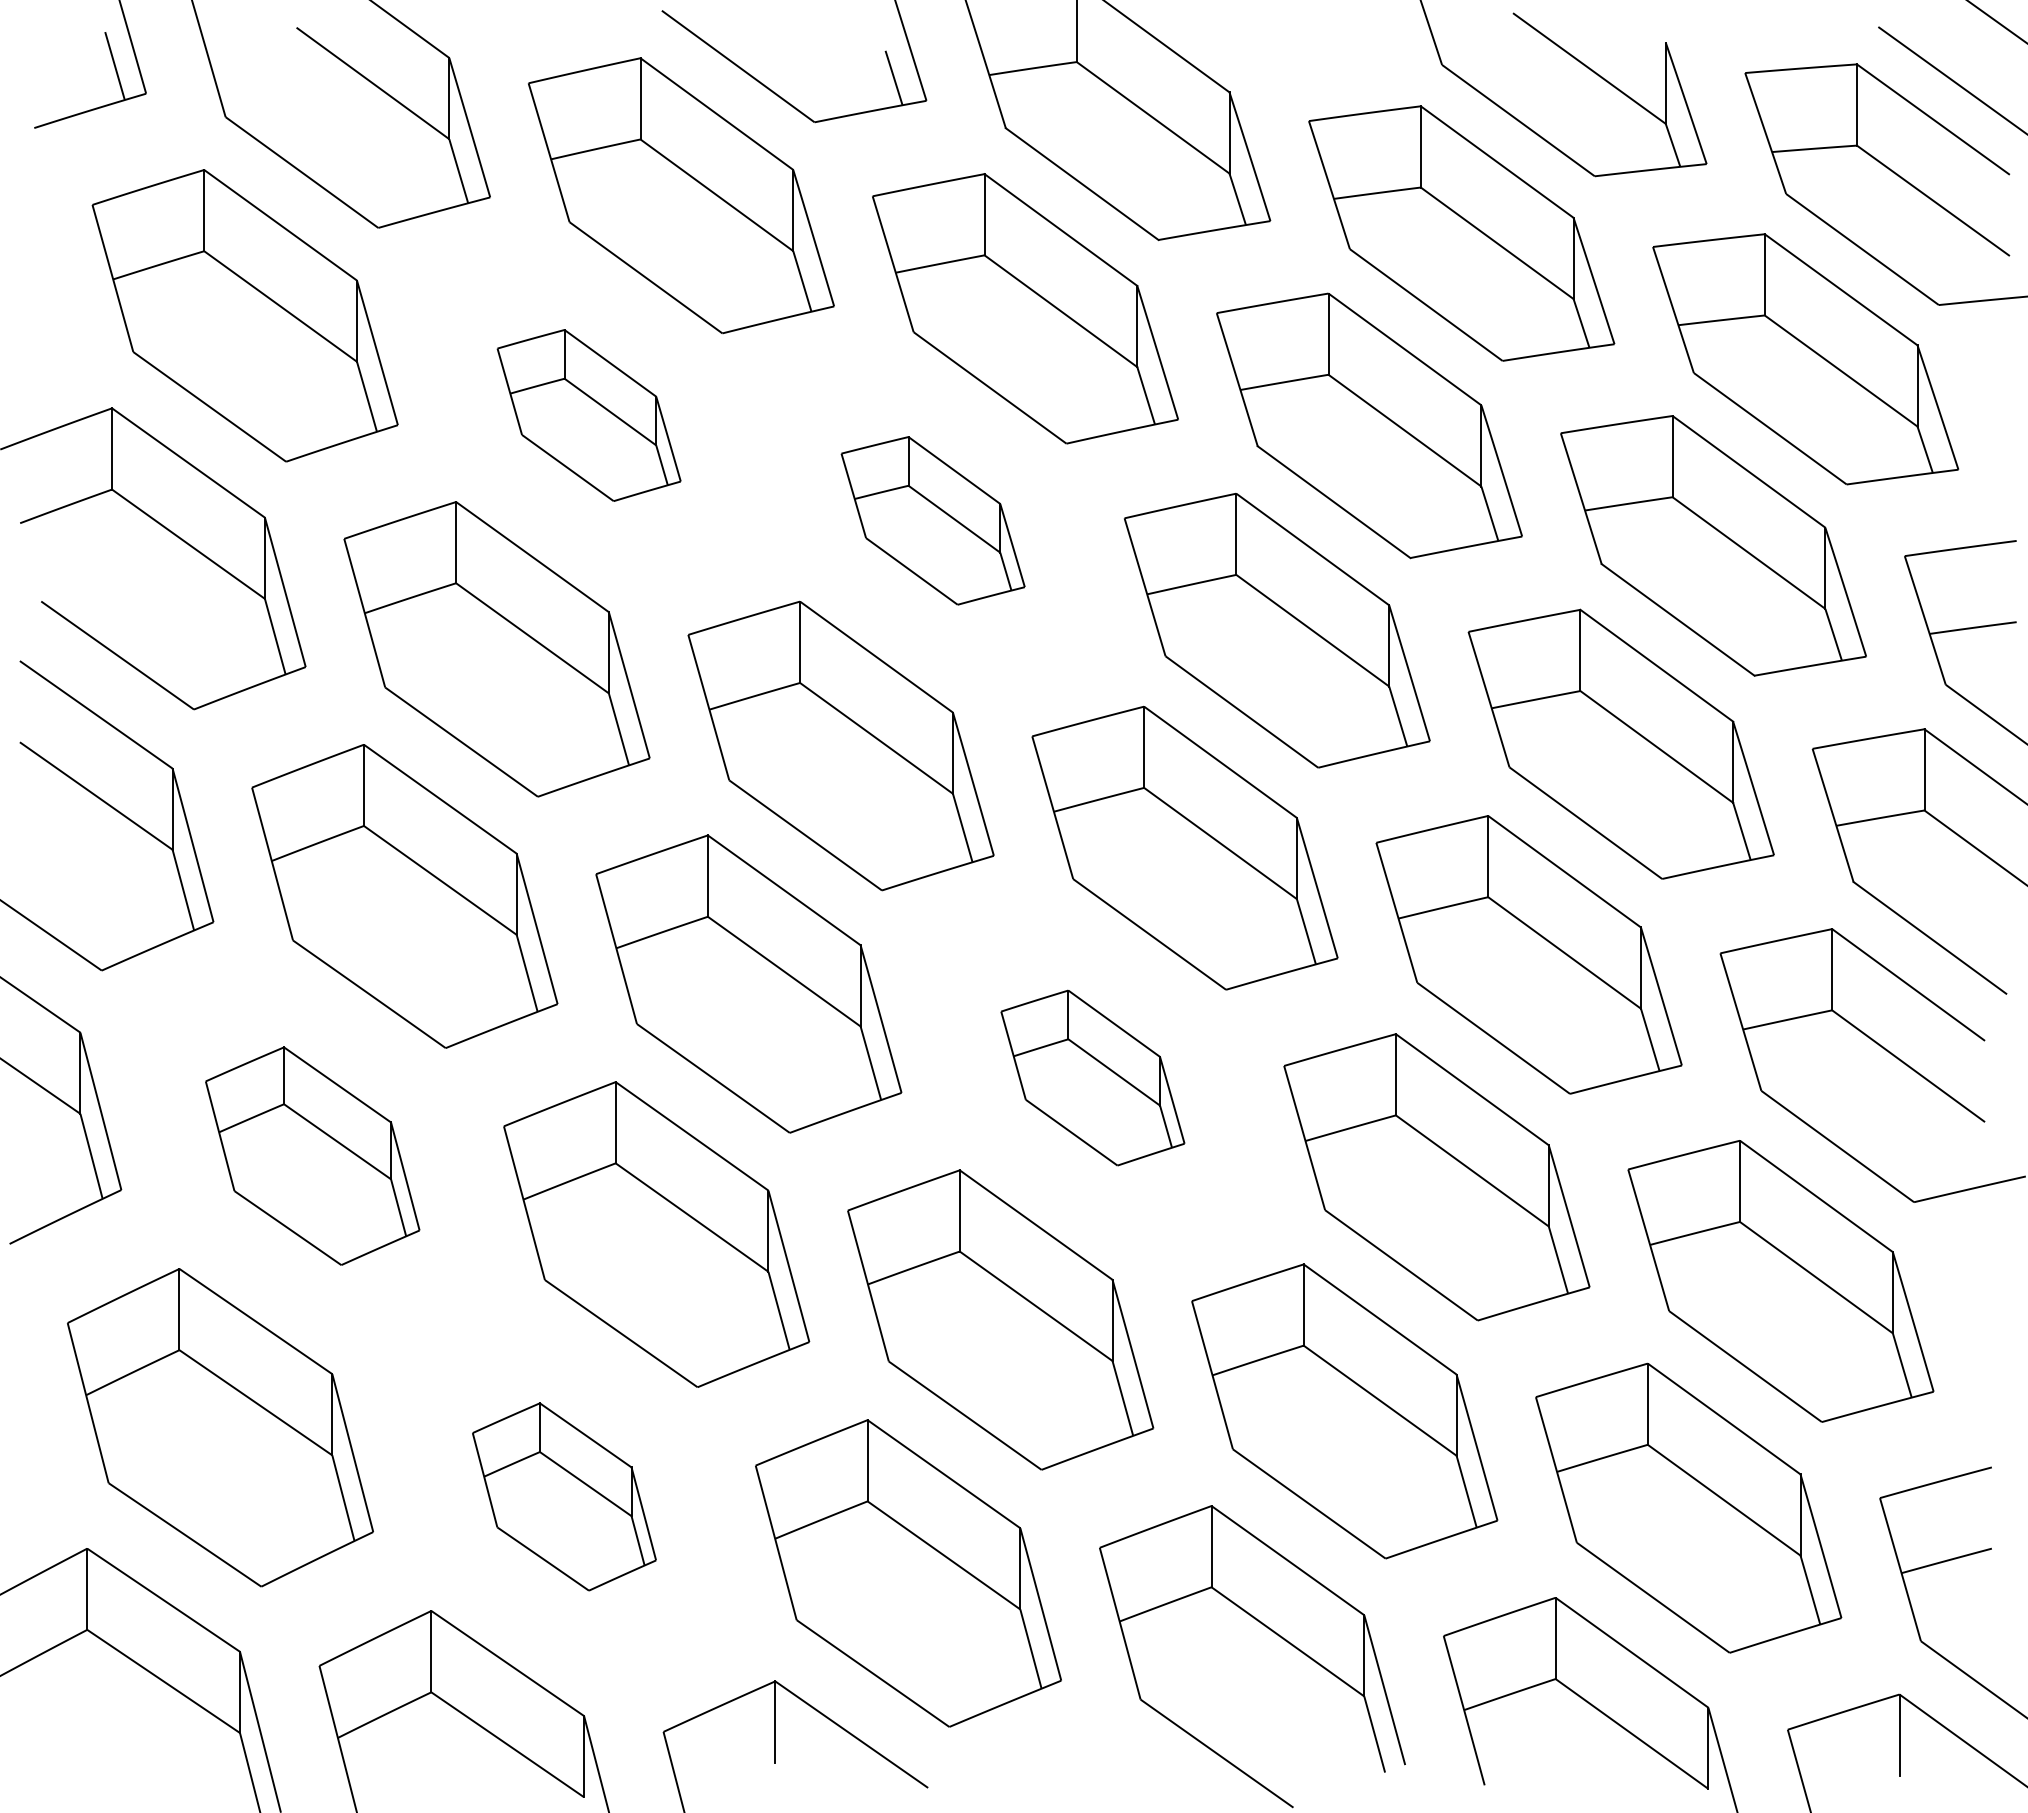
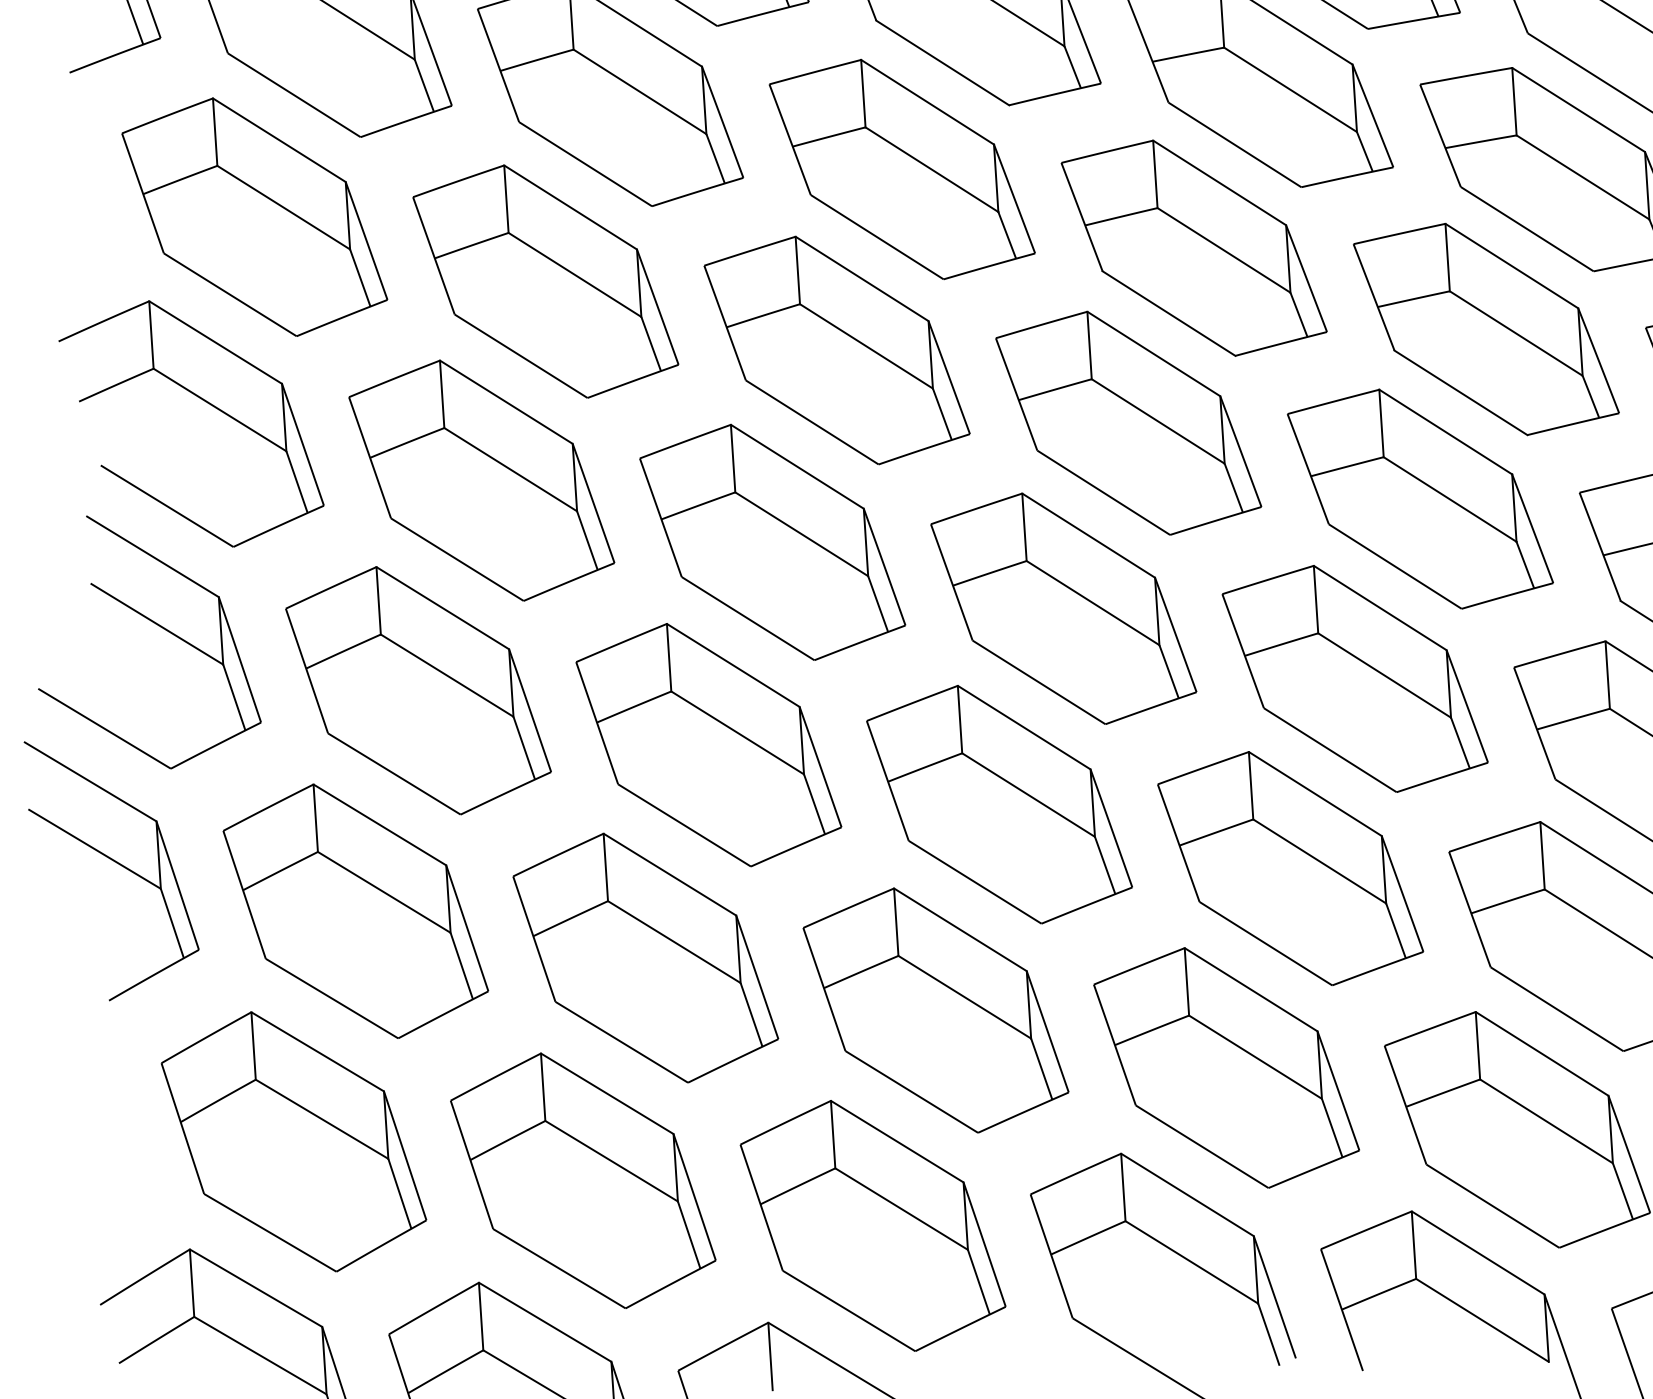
part: (588, 415) -> (545, 281), size x1.67
part: (932, 520) -> (836, 350), size x1.67
part: (1092, 1077) -> (999, 804), size x1.67
part: (312, 1156) -> (355, 911), size x1.43
part: (564, 1496) -> (583, 1180), size x1.67

